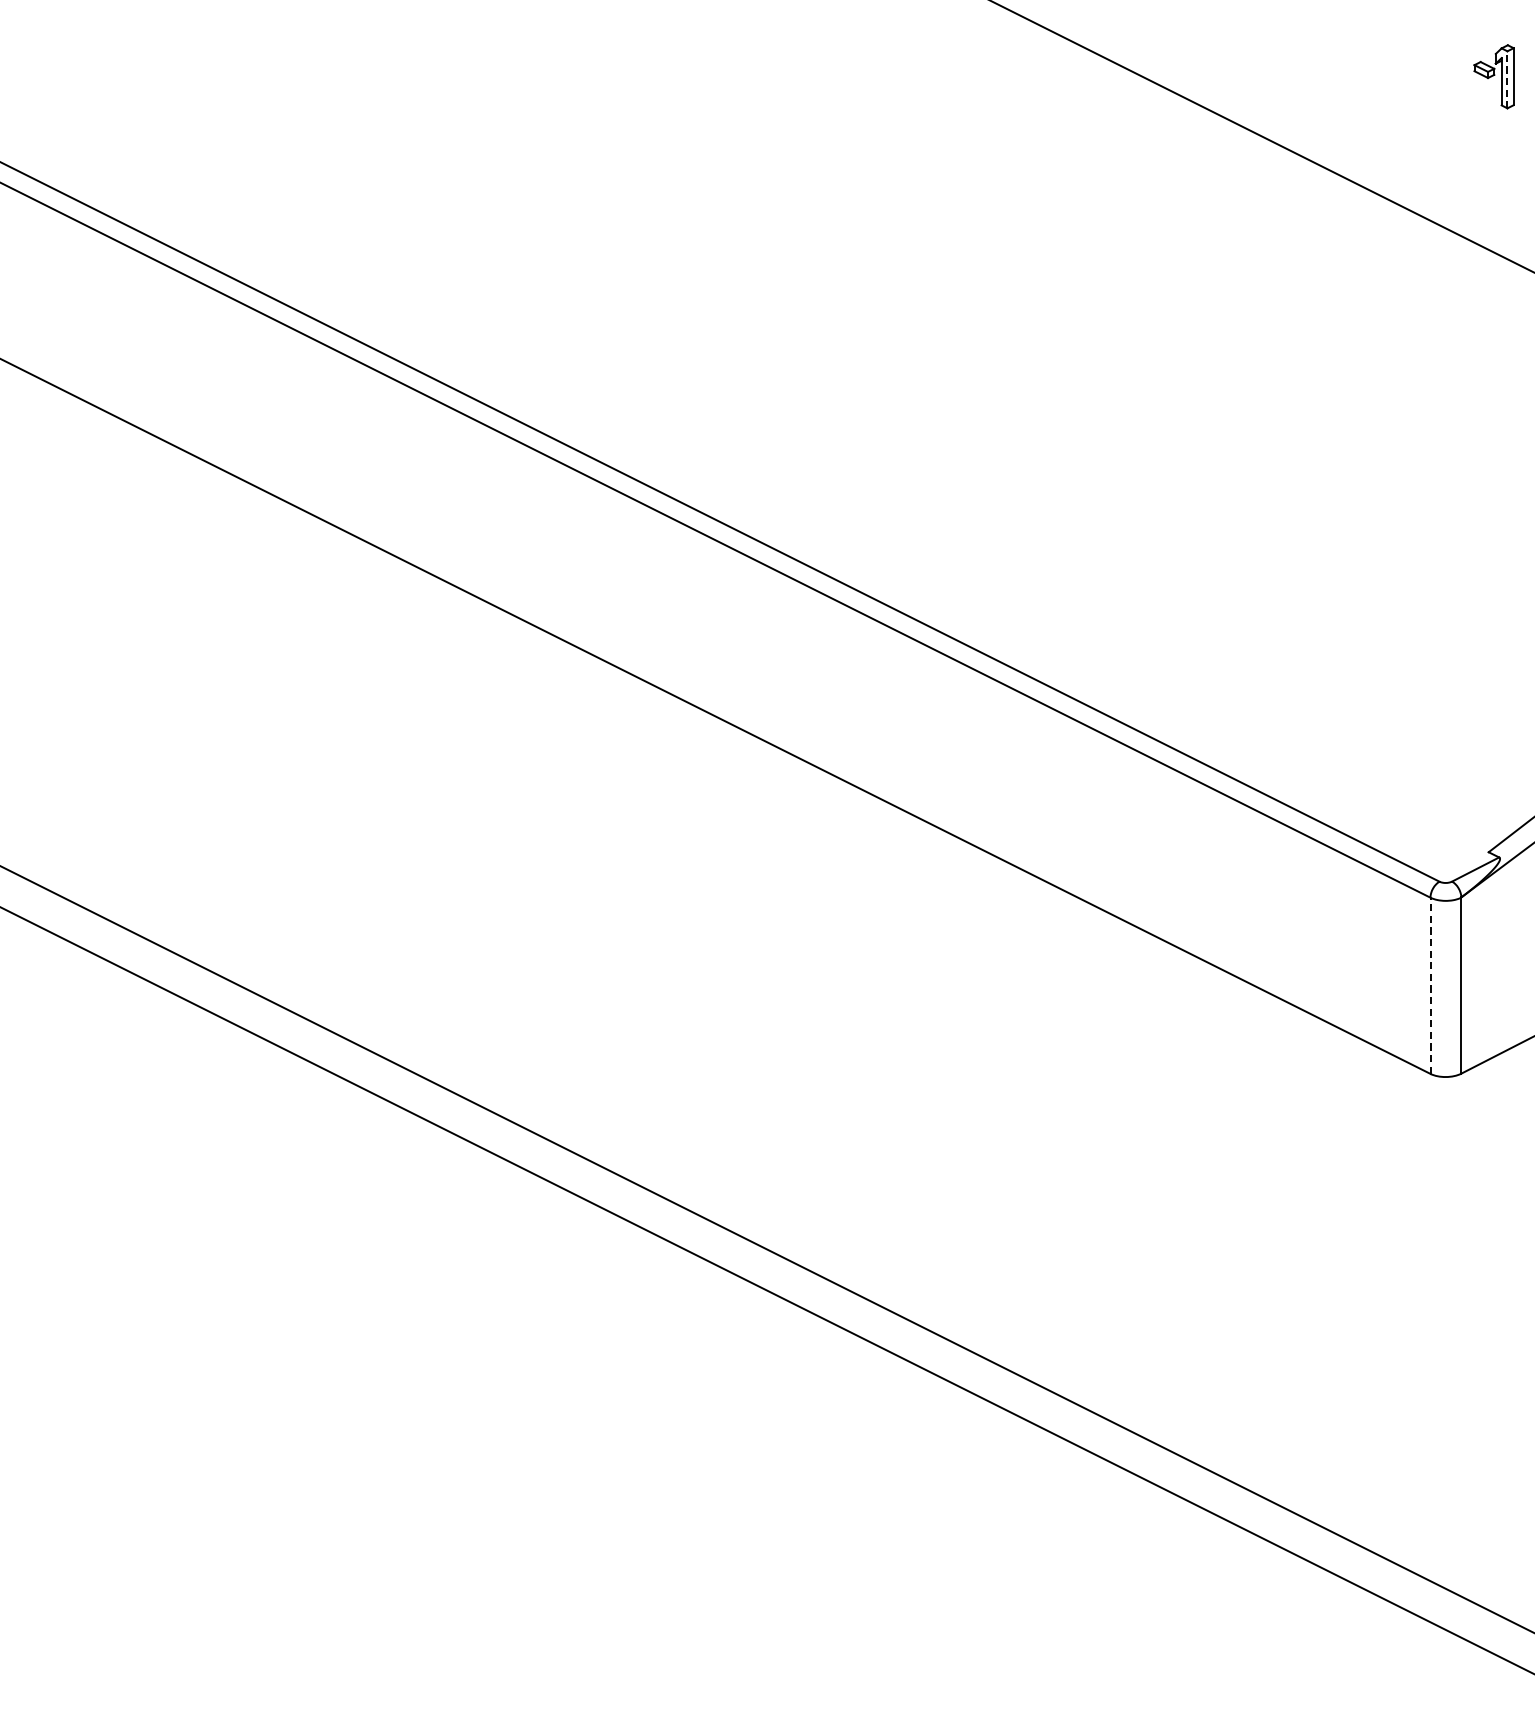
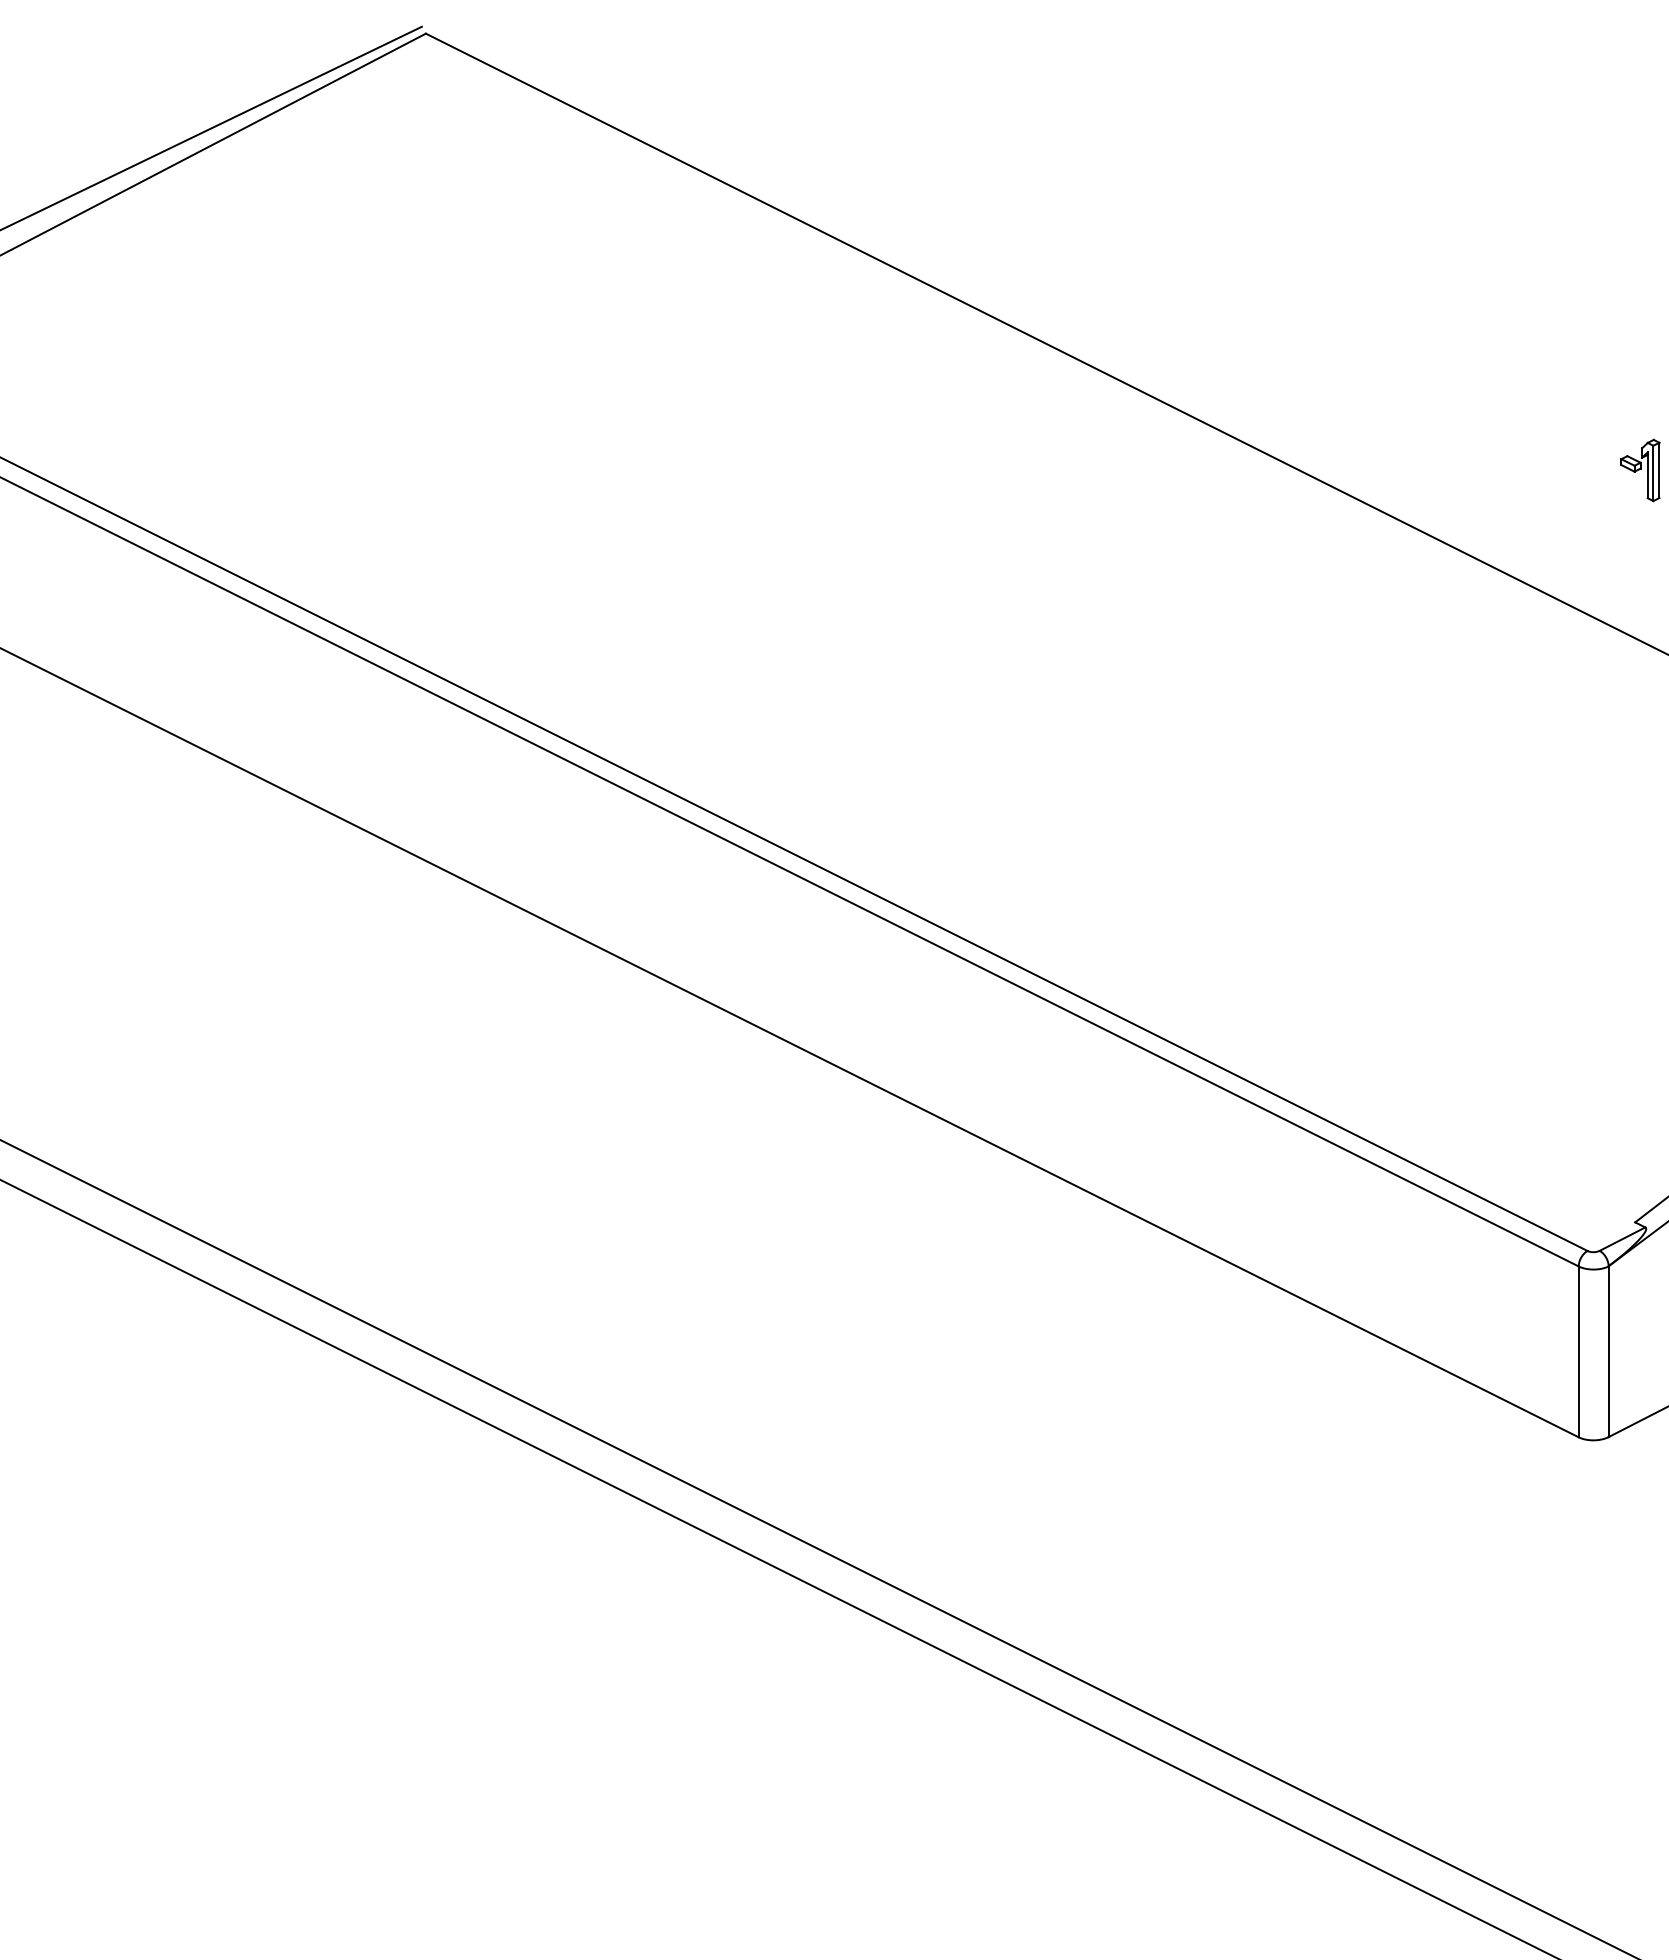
line: (1507, 79) -> (1653, 473), dashed -> solid
line: (1430, 985) -> (1578, 1351), dashed -> solid

